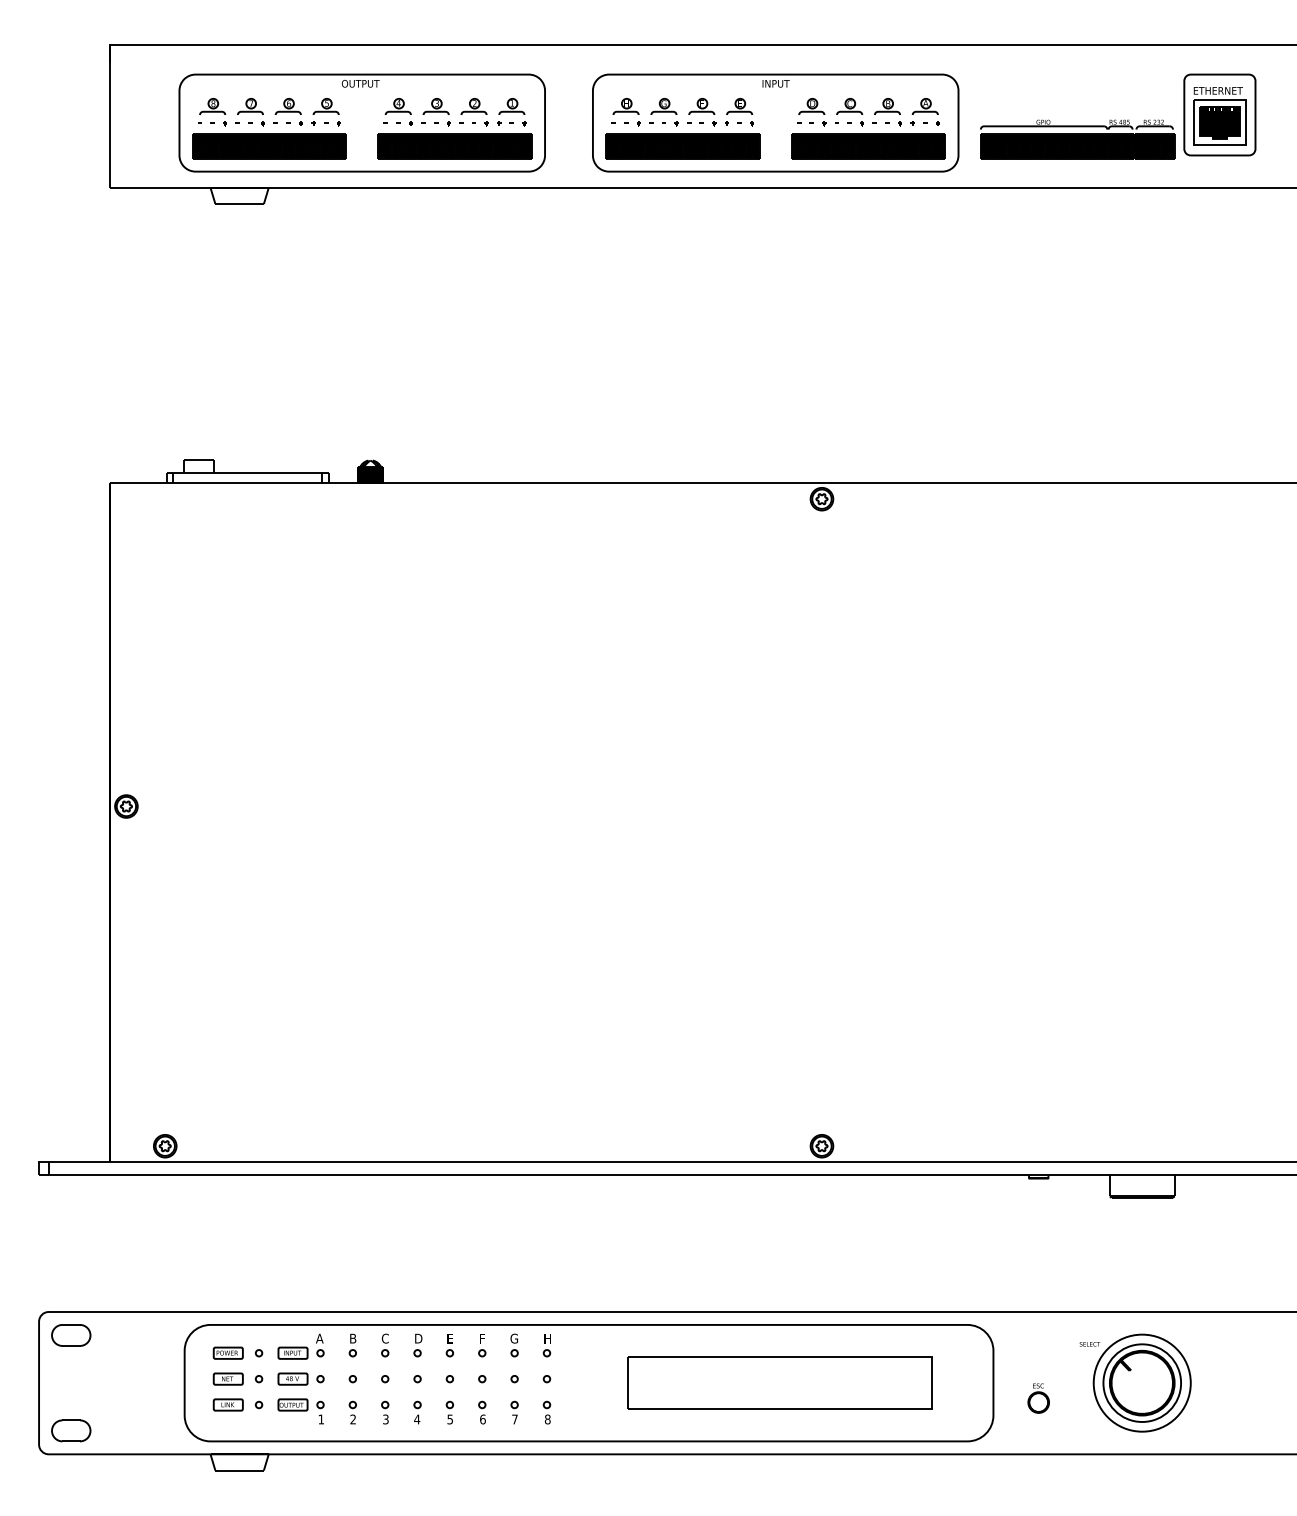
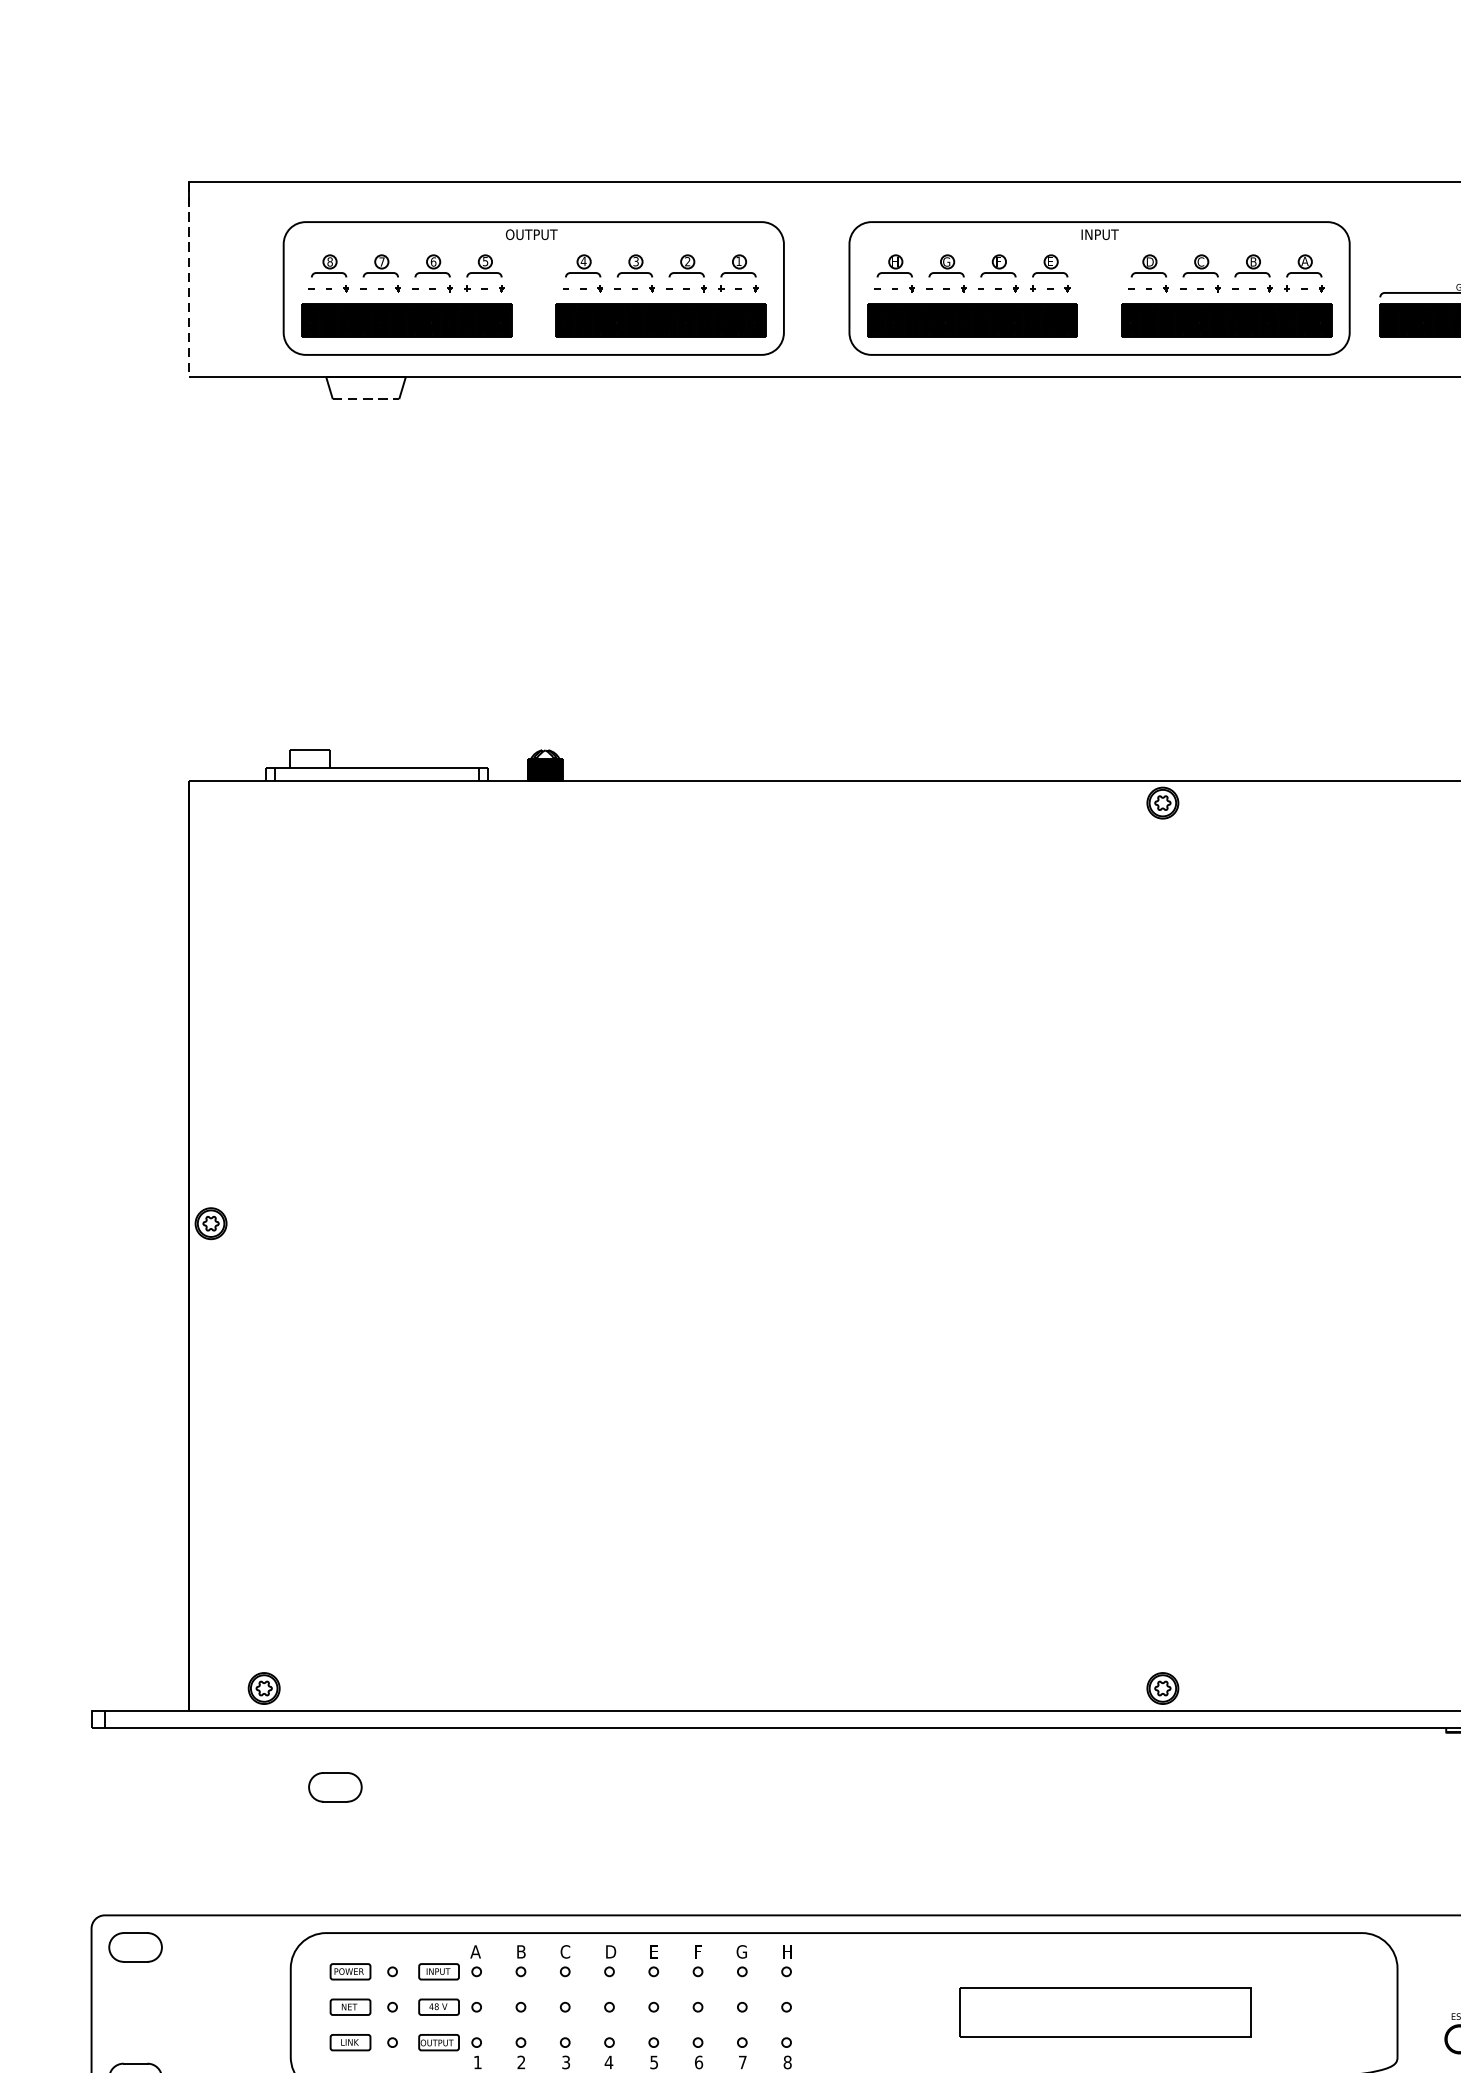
line: (110, 117) -> (189, 280), solid -> dashed
line: (240, 203) -> (367, 398), solid -> dashed
part: (217, 1218) -> (335, 1787), added
part: (779, 1382) -> (1104, 2011), size x0.7

